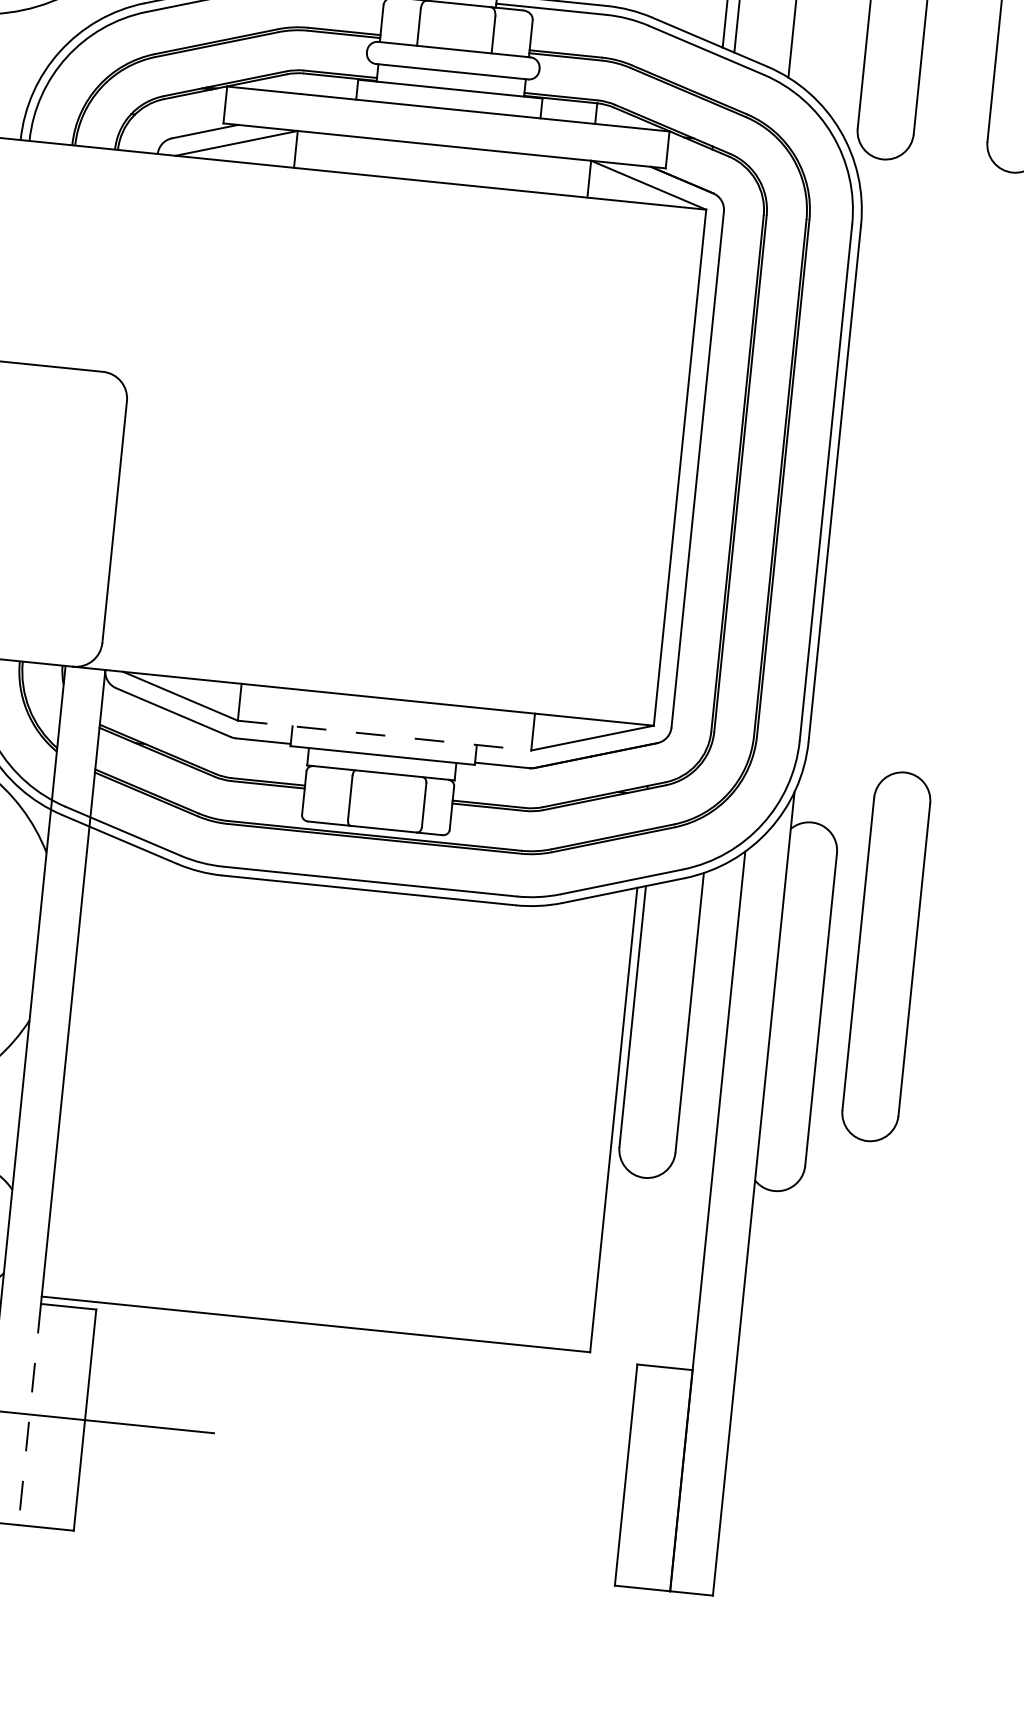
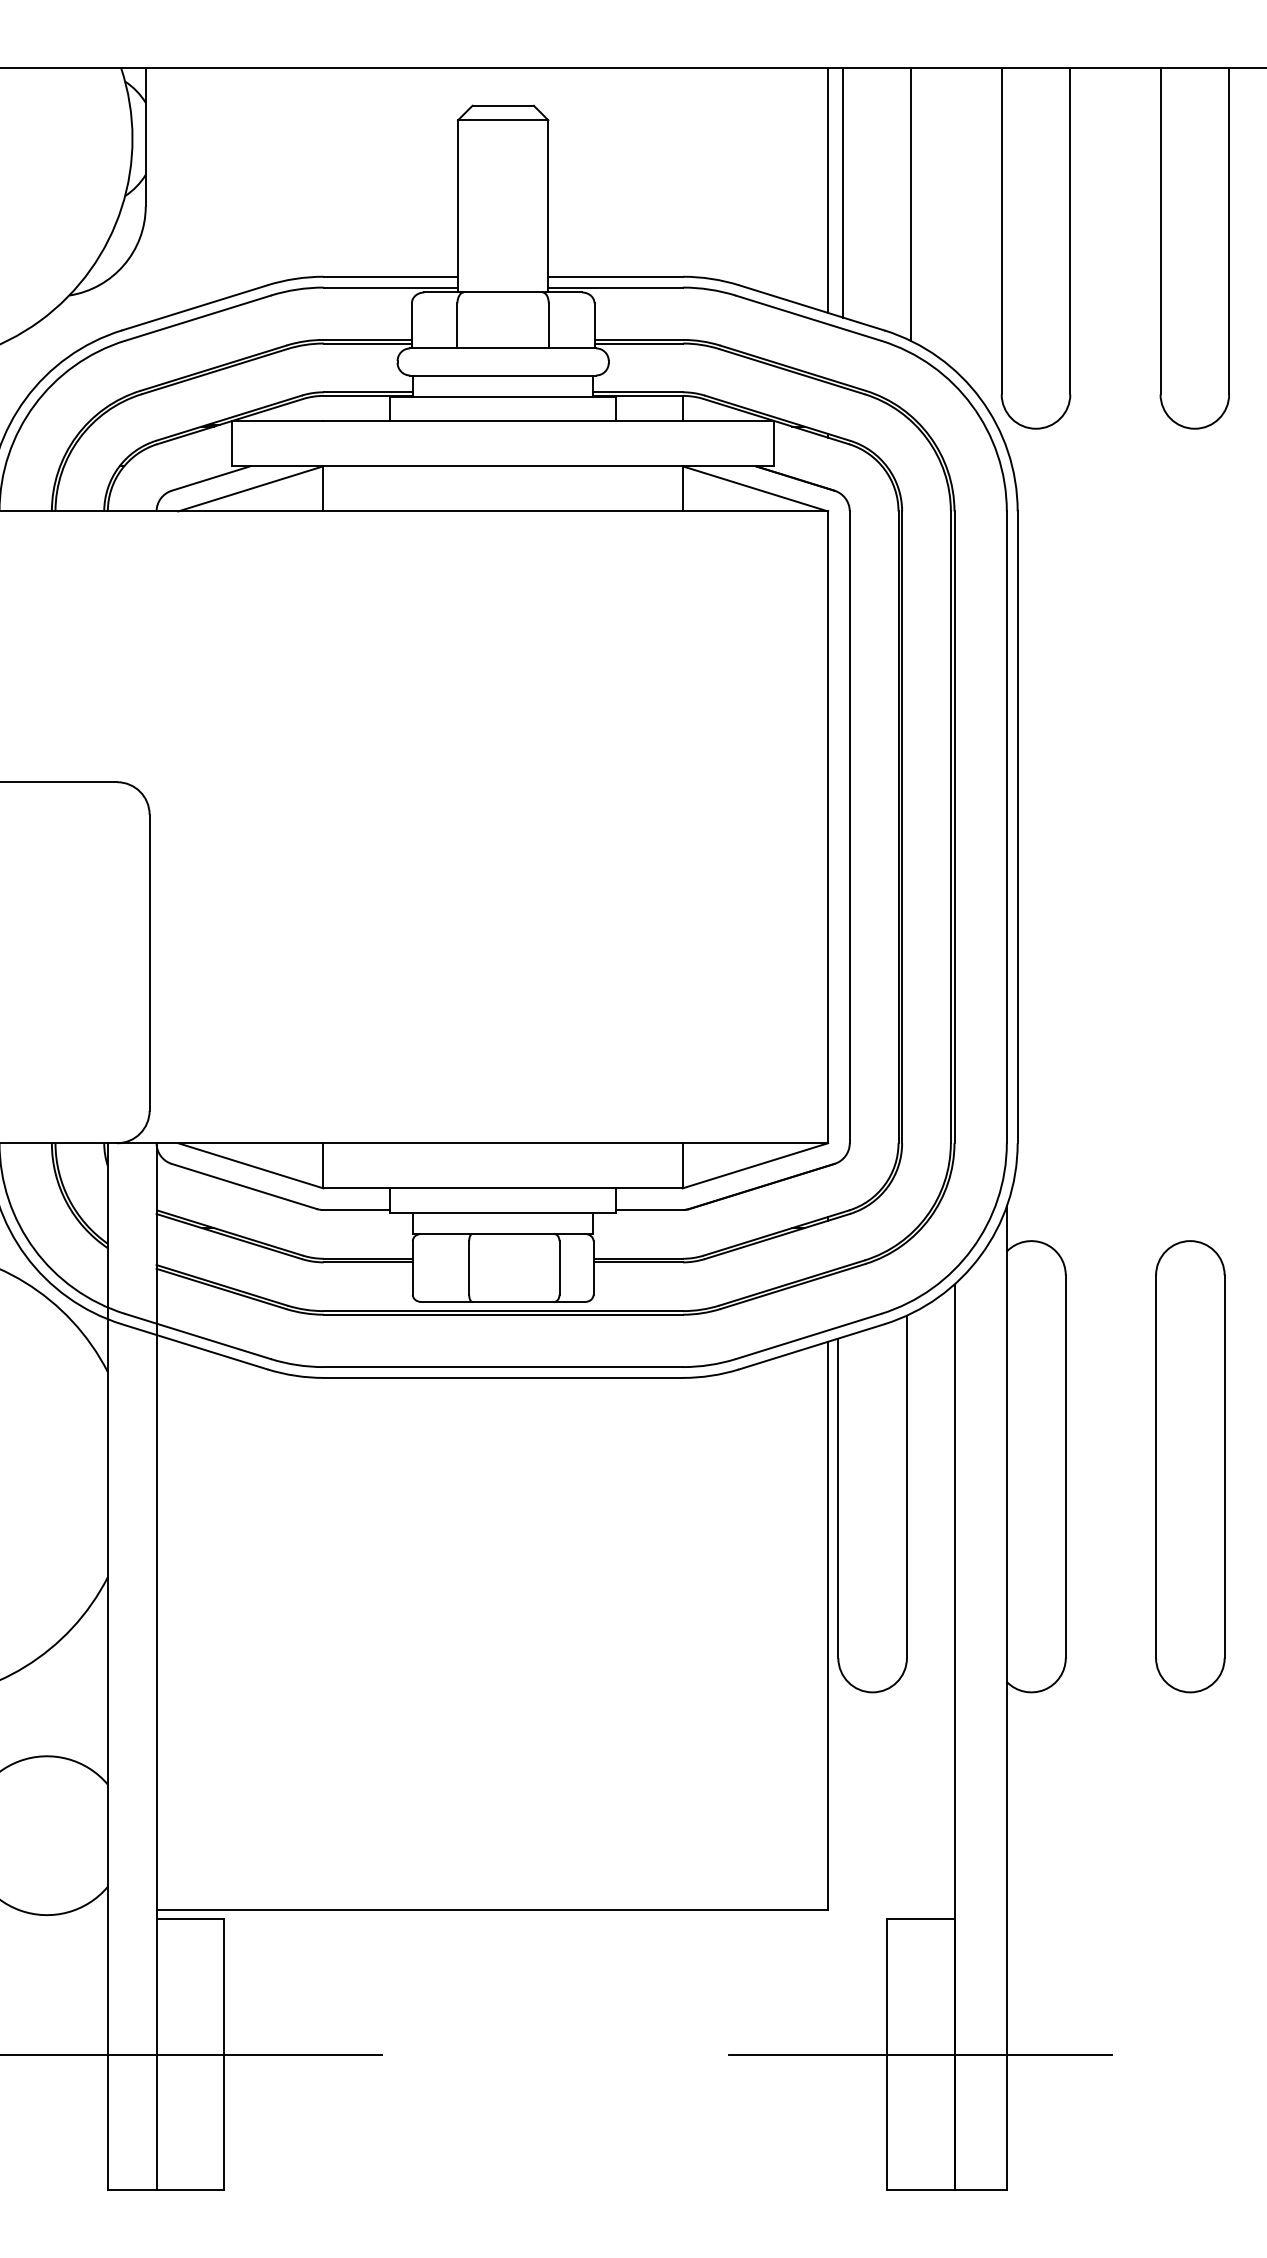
line: (384, 735) -> (503, 1188), dashed -> solid
part: (886, 956) -> (1190, 1466), moved
line: (29, 1415) -> (156, 2055), dashed -> solid
line: (653, 1477) -> (920, 2054), added

